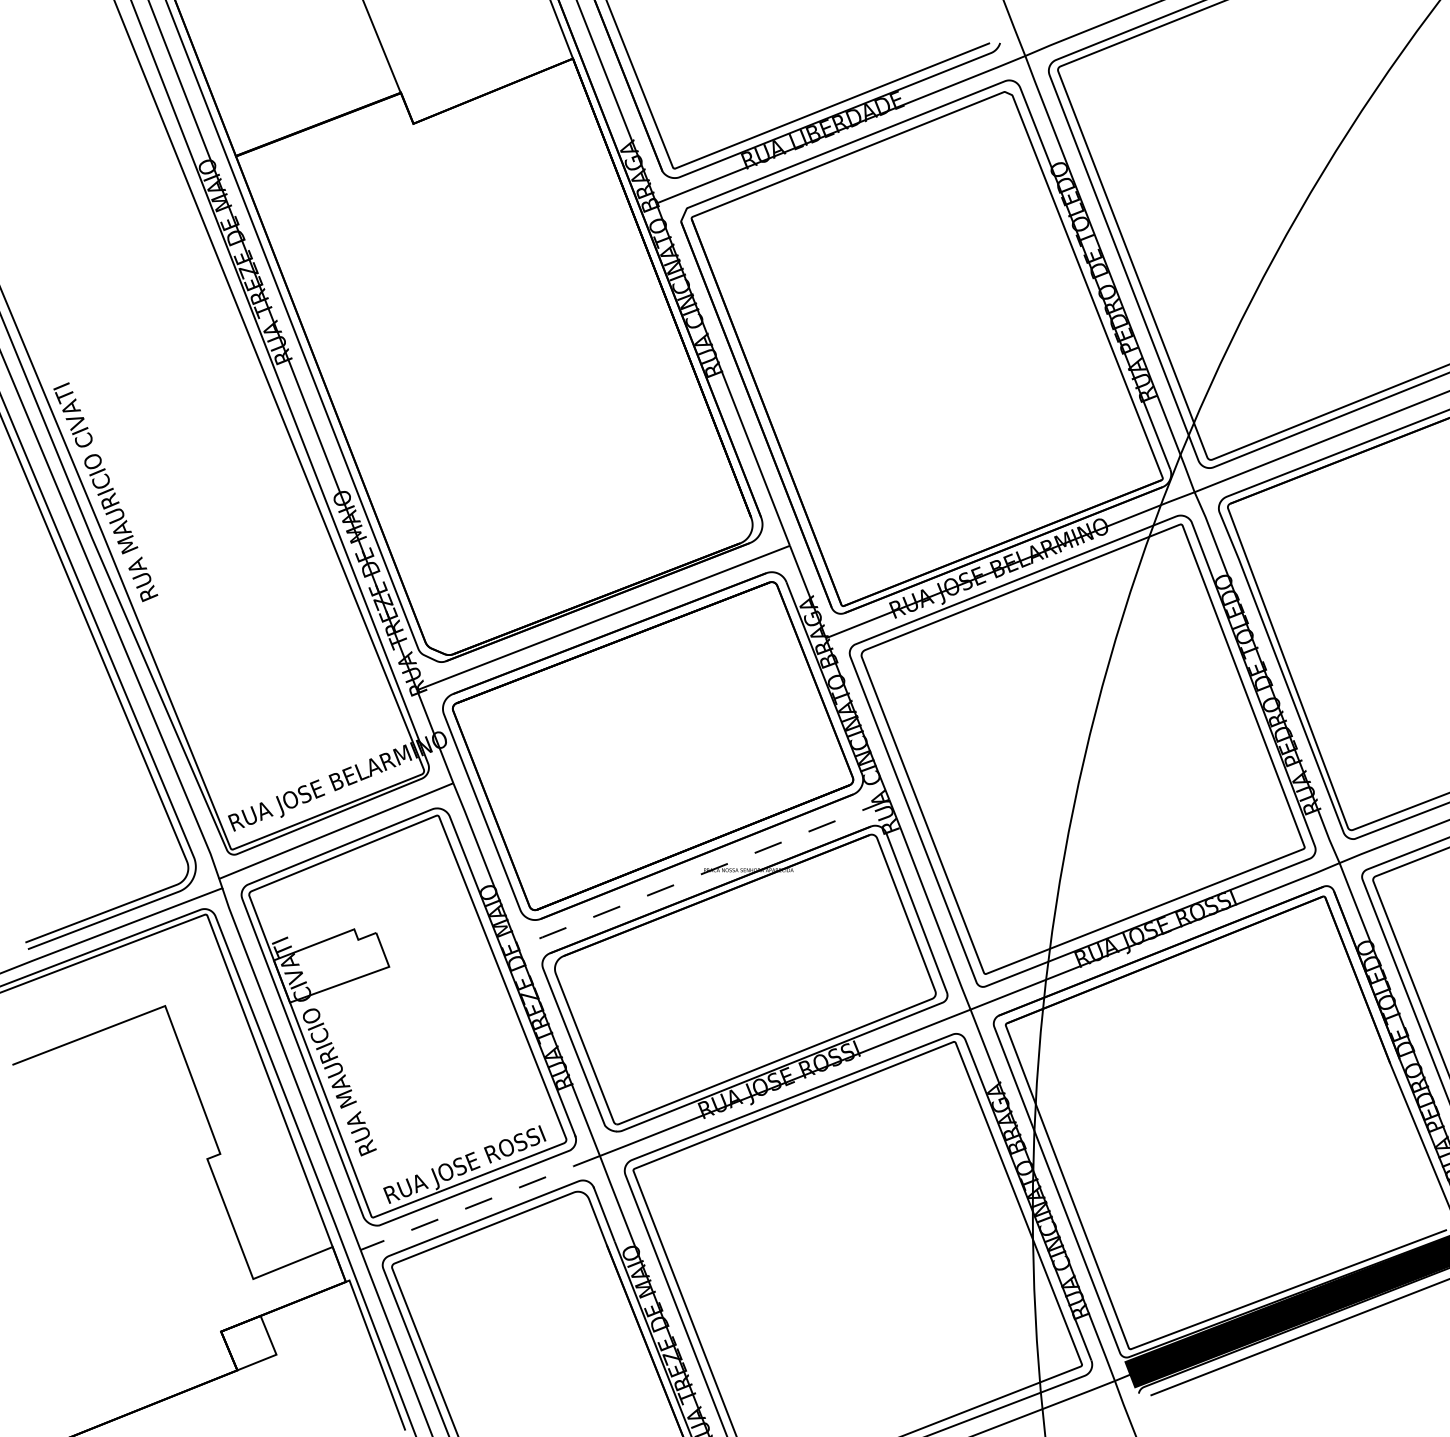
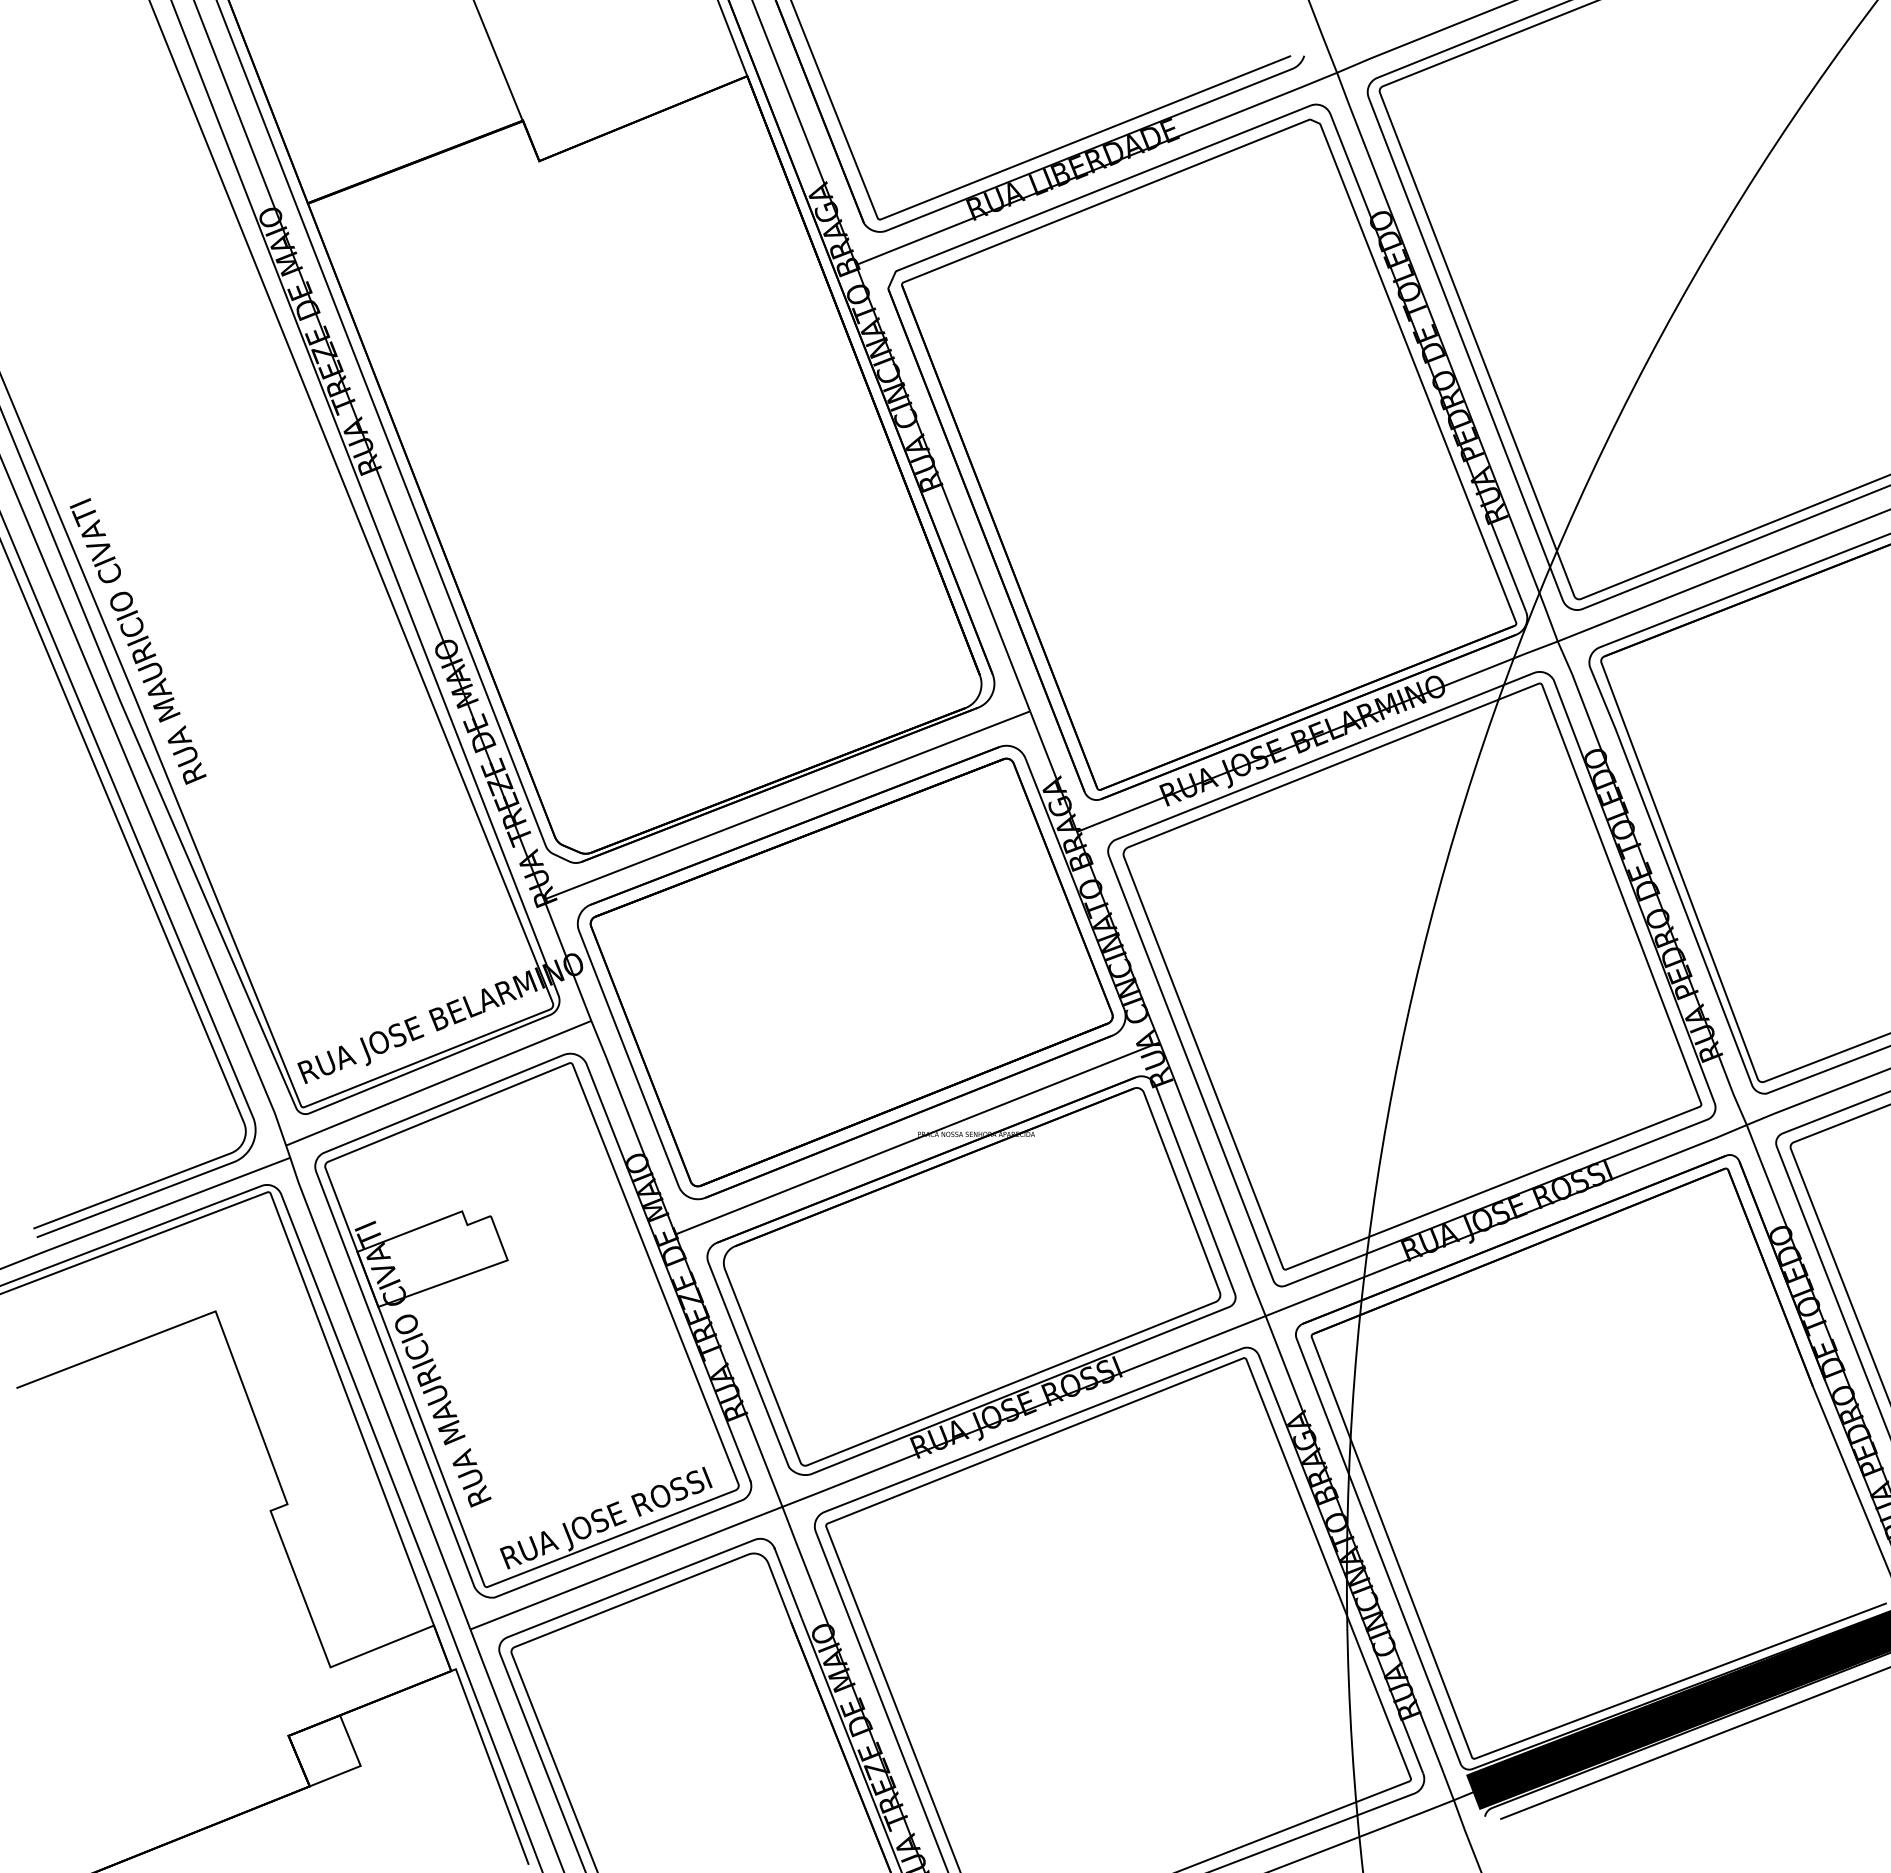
line: (703, 873) -> (917, 1138), dashed -> solid
line: (480, 1203) -> (626, 1568), dashed -> solid

